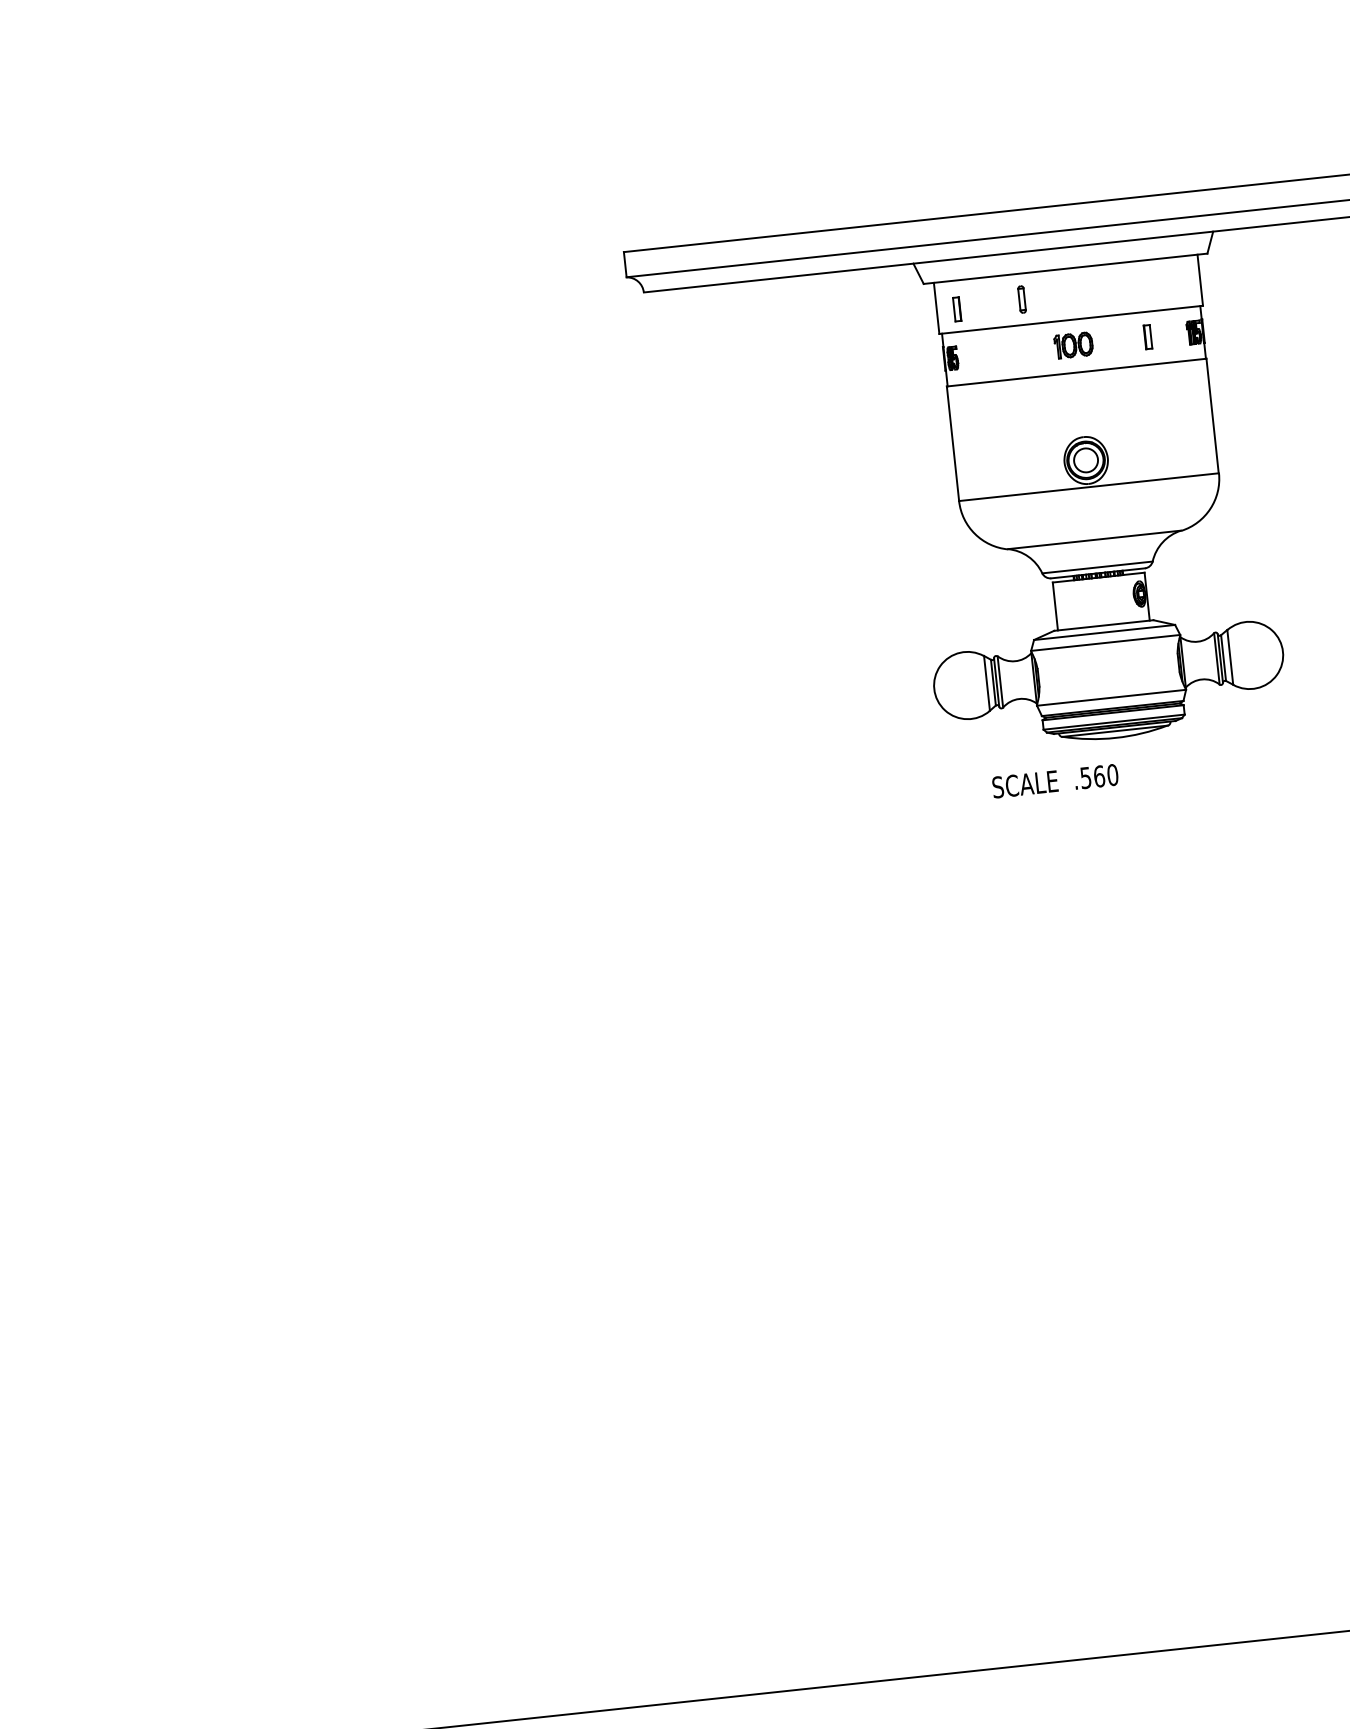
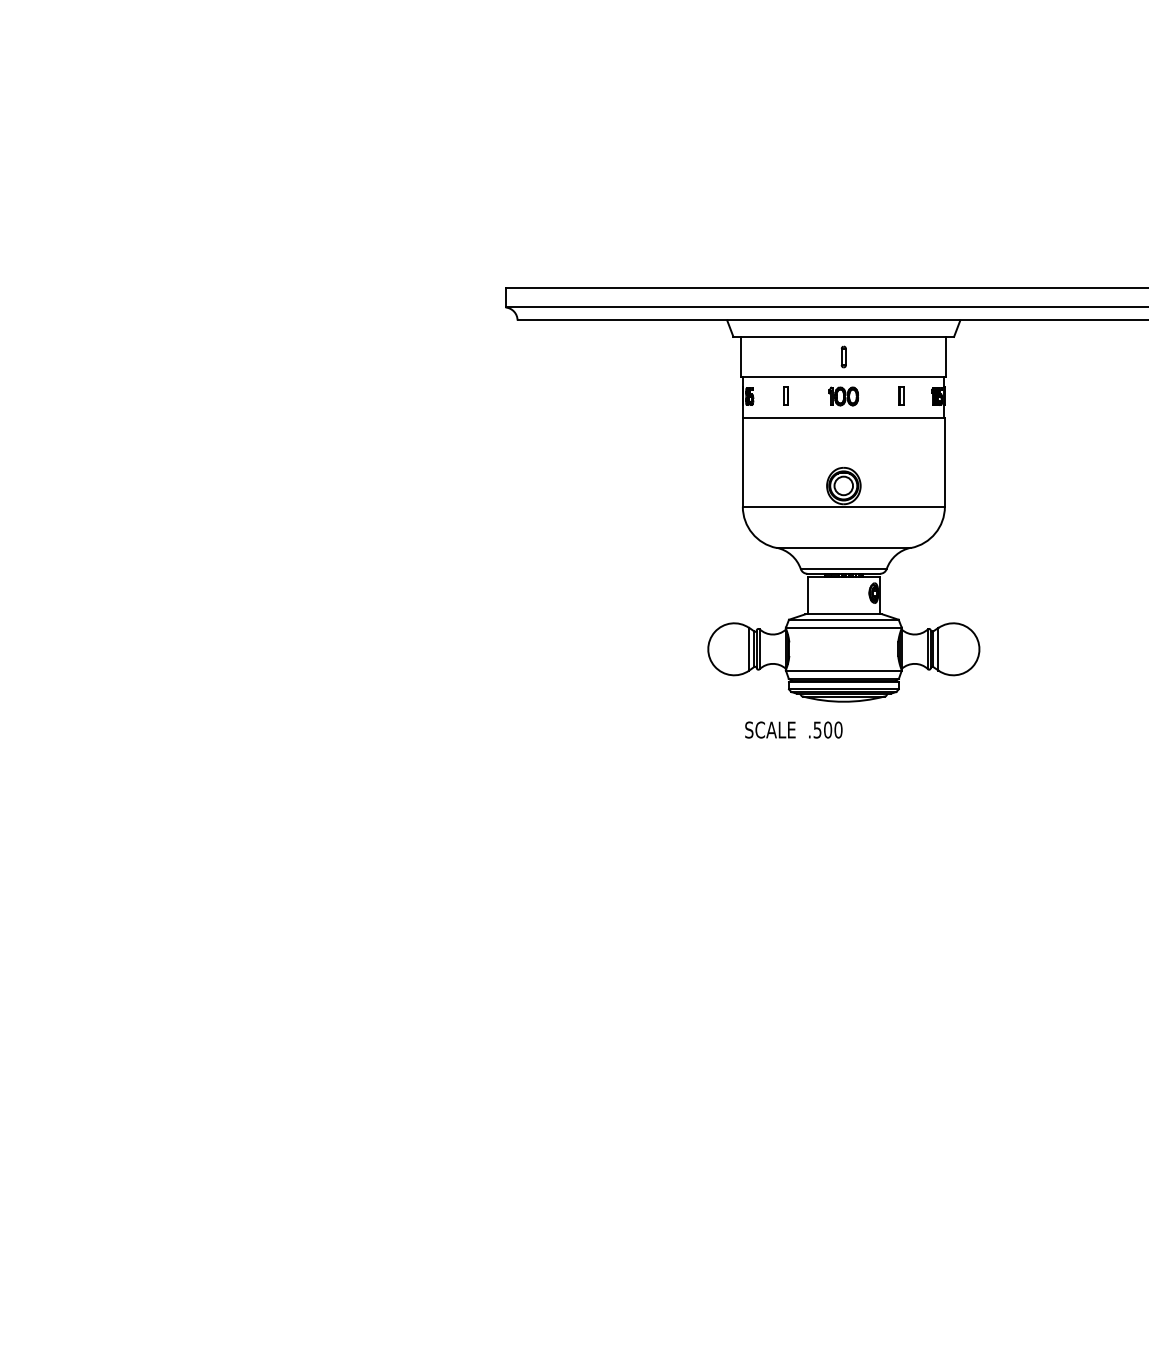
part: (1021, 298) -> (843, 356), moved
part: (956, 308) -> (785, 395), moved
text: (1099, 775) -> (828, 729), .560 -> .500

